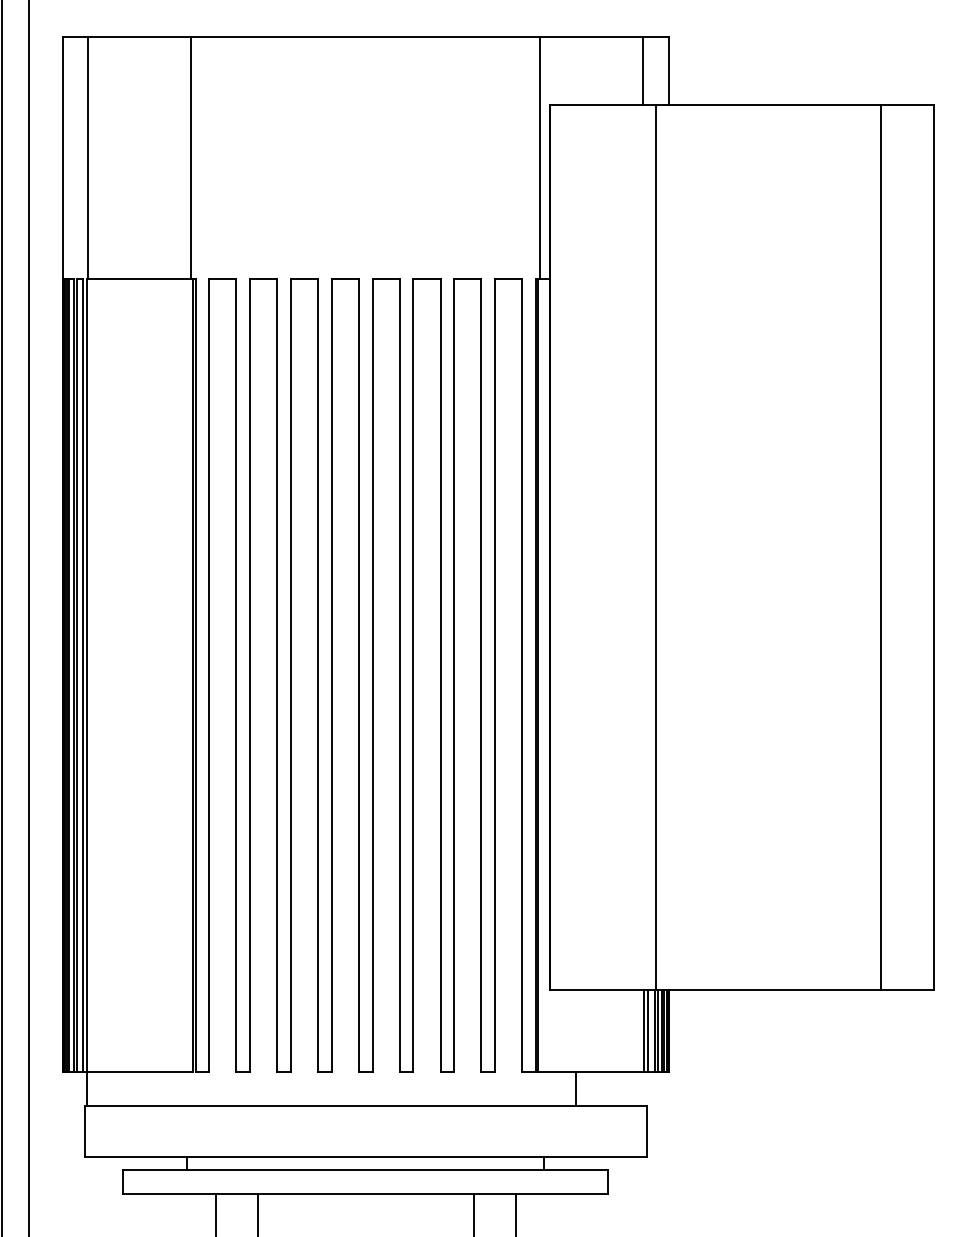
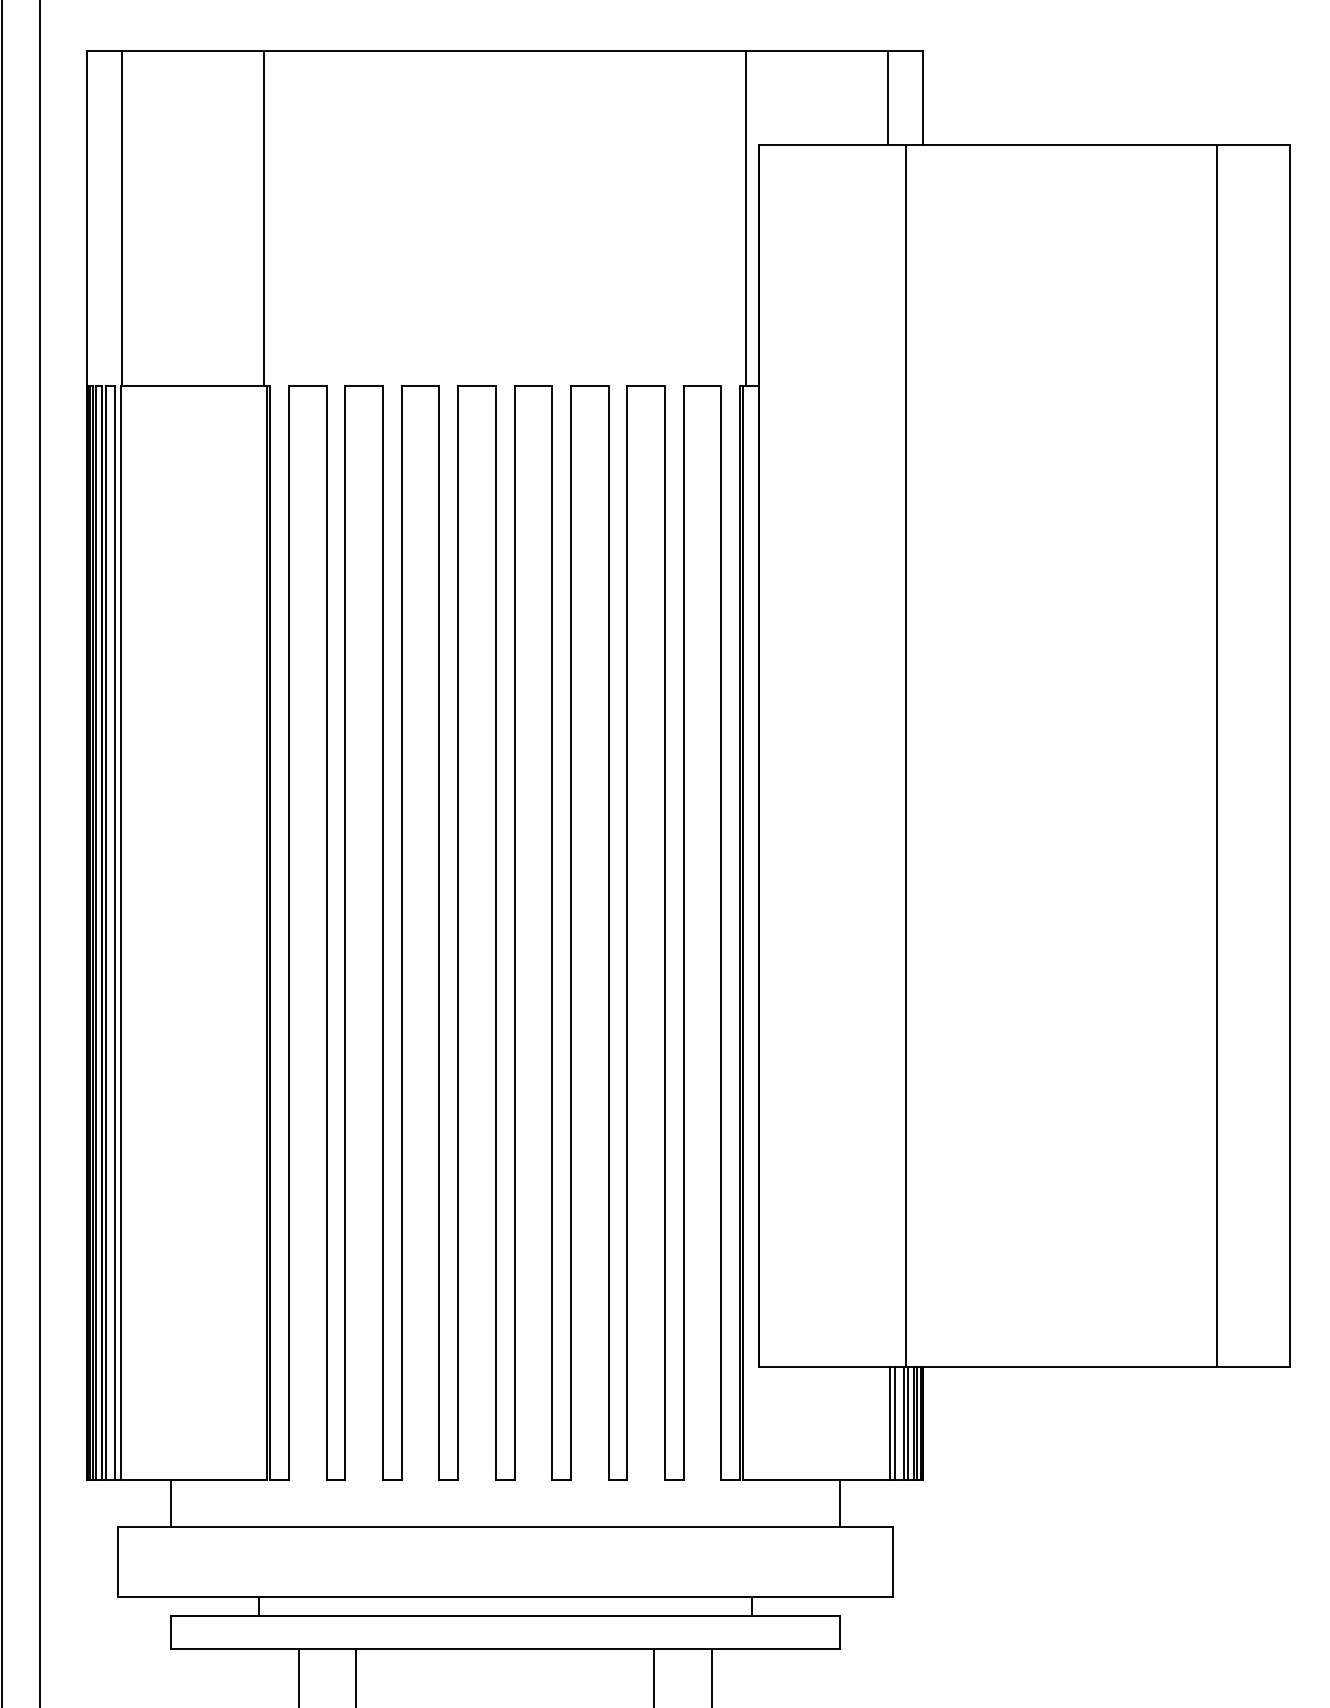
line: (87, 1088) -> (170, 1502), moved
line: (576, 1088) -> (839, 1502), moved

